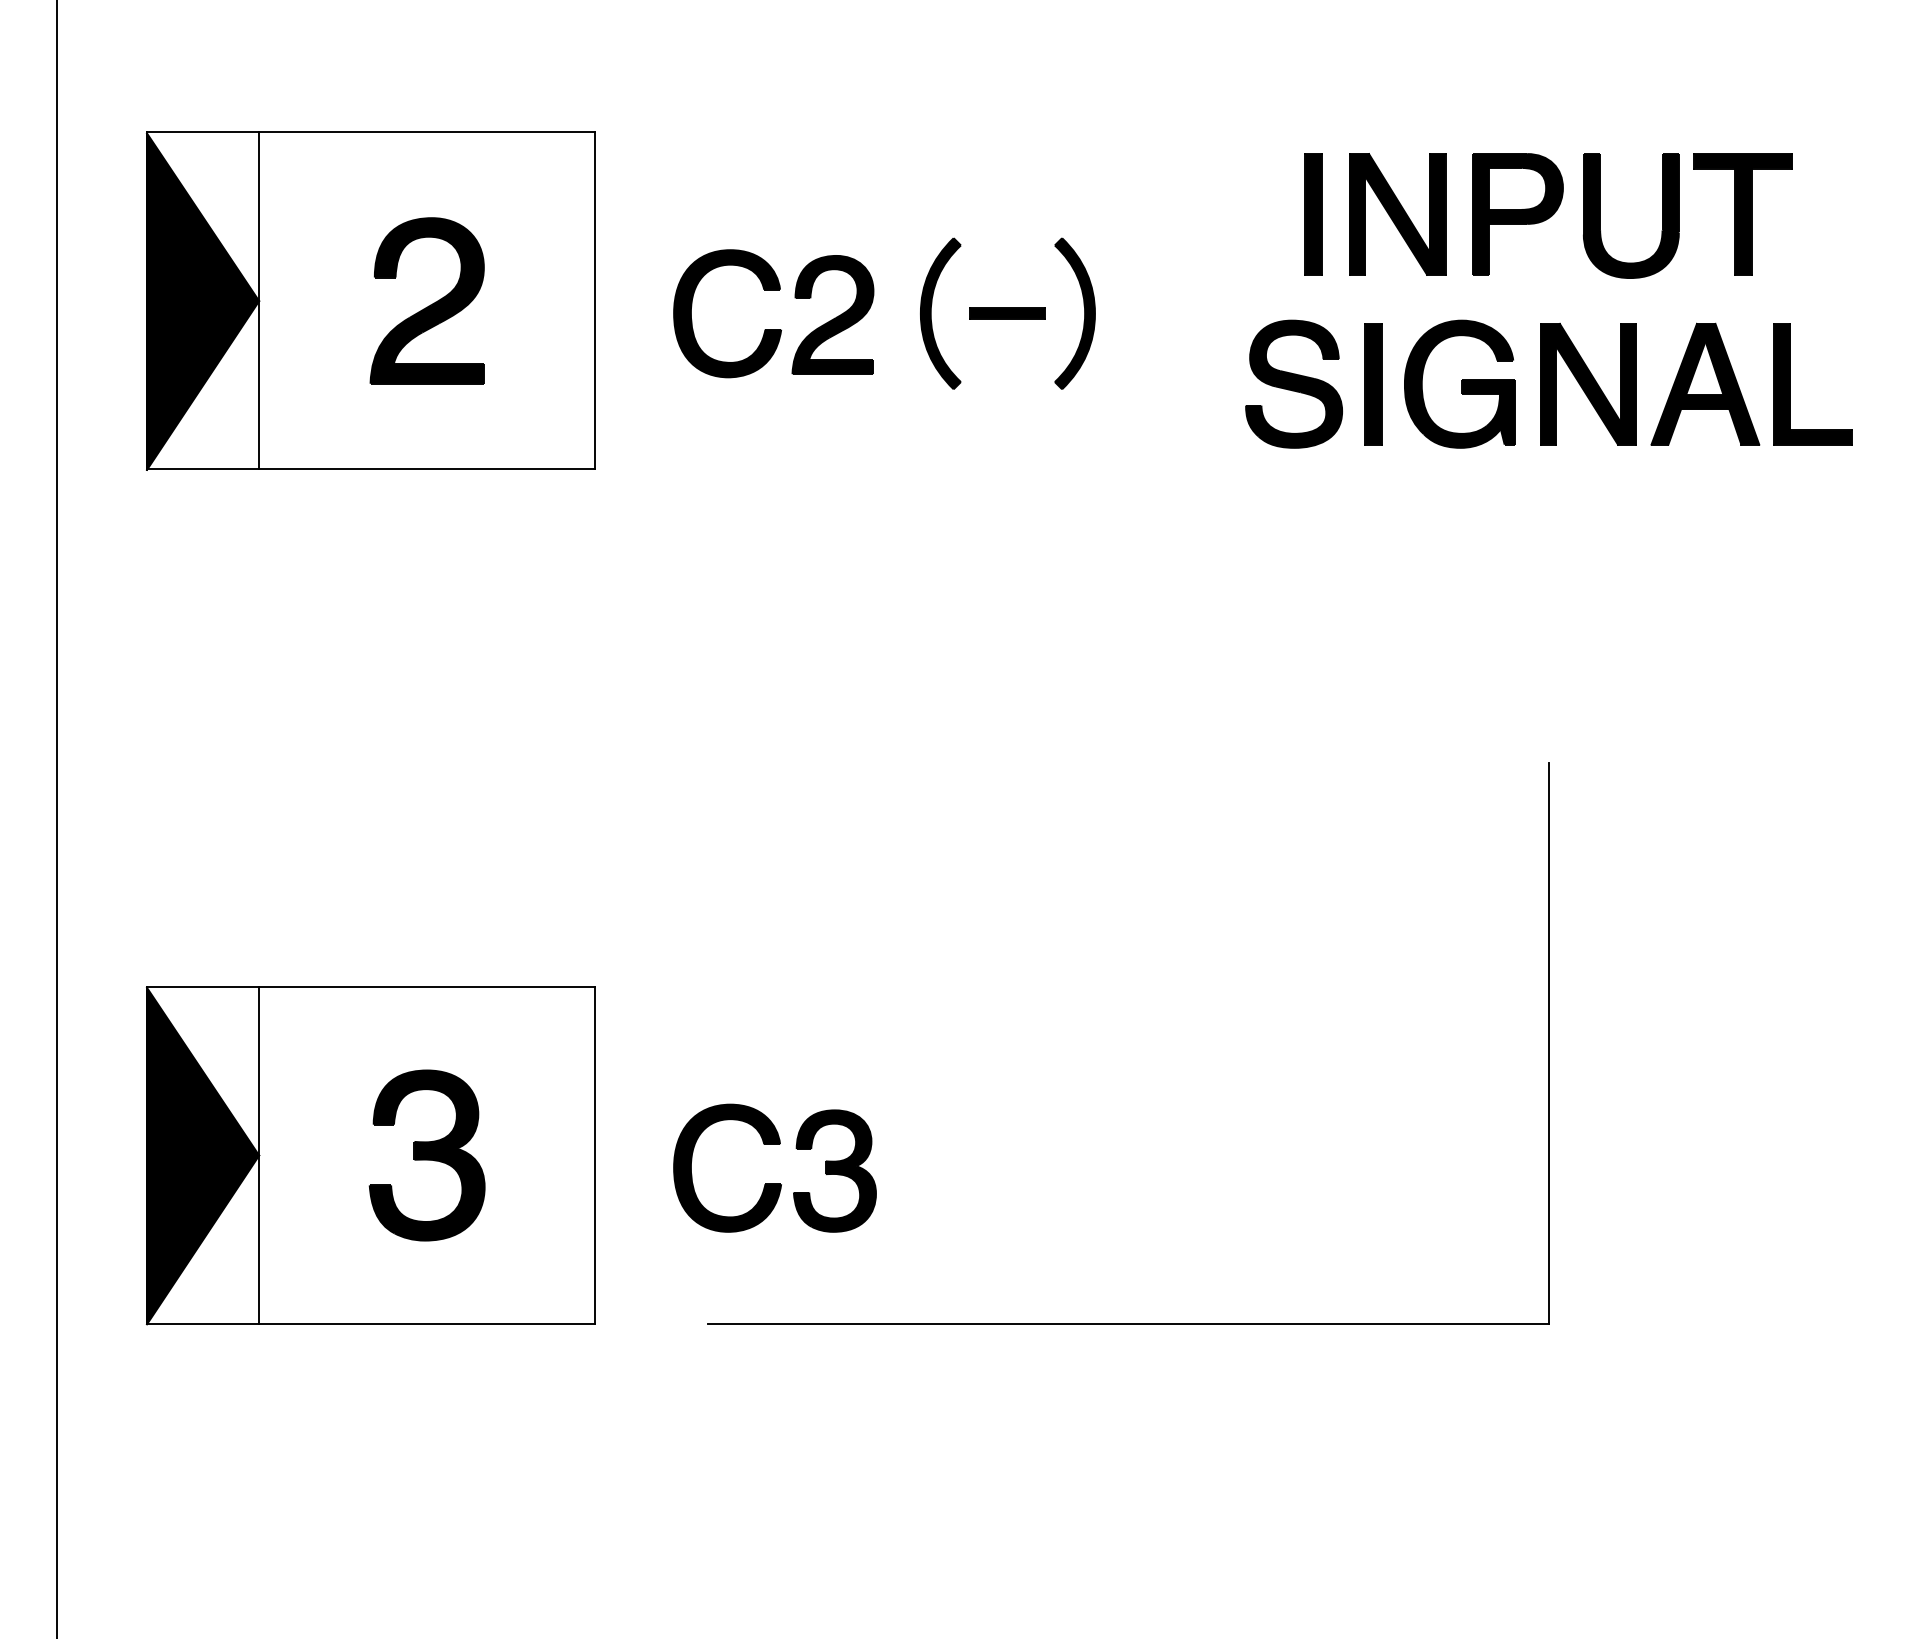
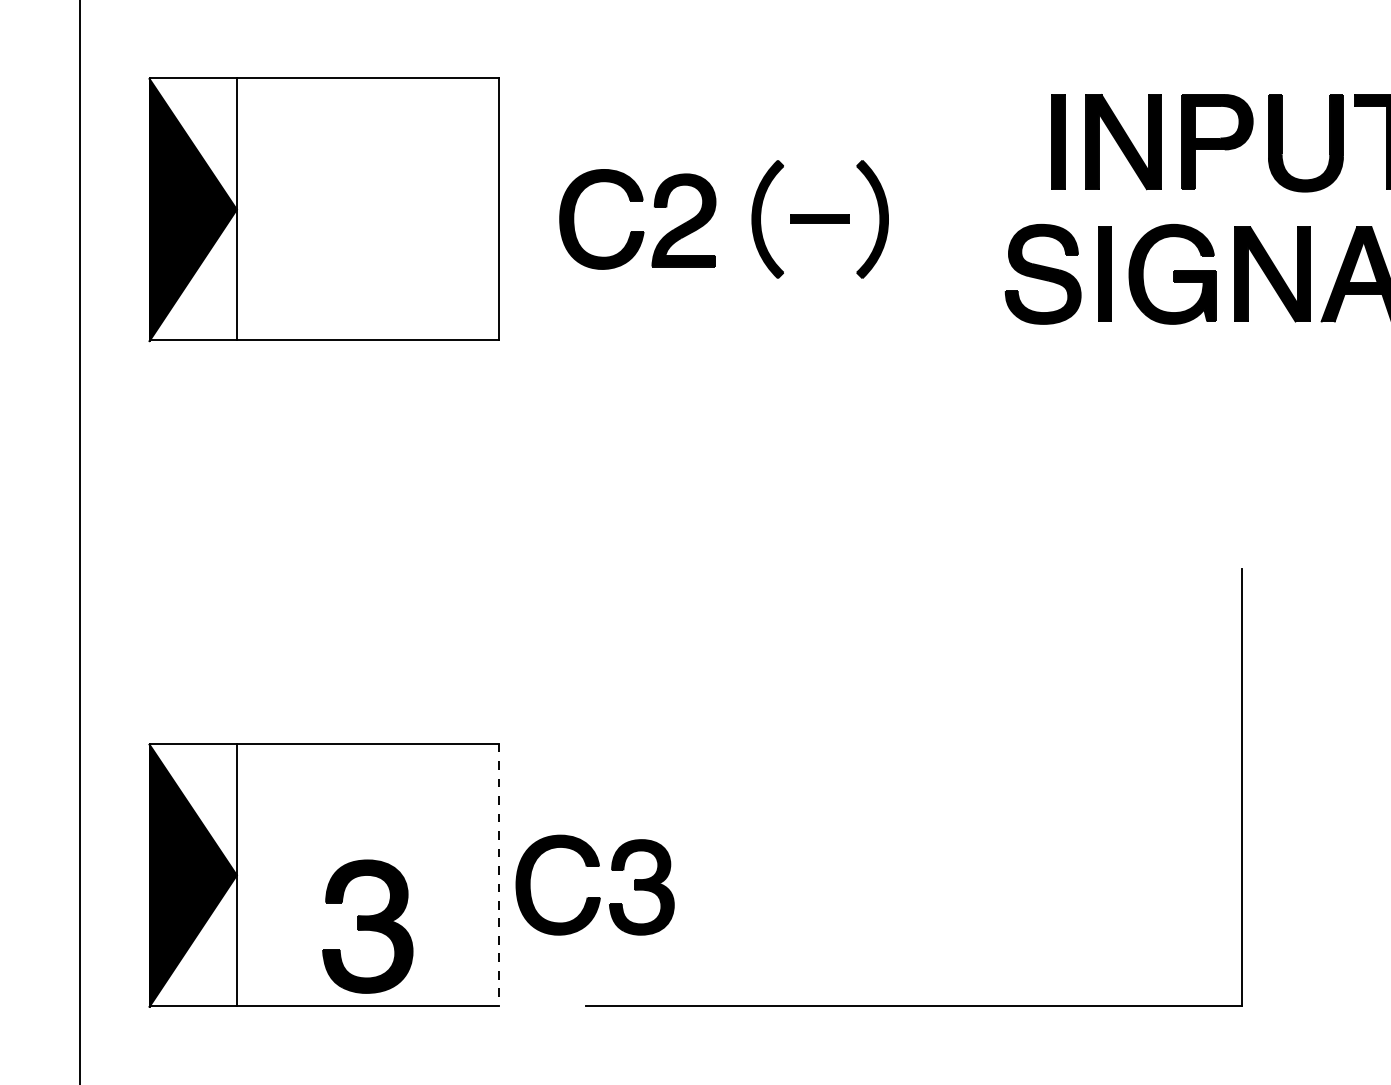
part: (426, 300) -> (367, 209), removed
part: (426, 1155) -> (367, 926), moved
line: (595, 1155) -> (498, 875), solid -> dashed
part: (774, 1183) -> (594, 897), moved

